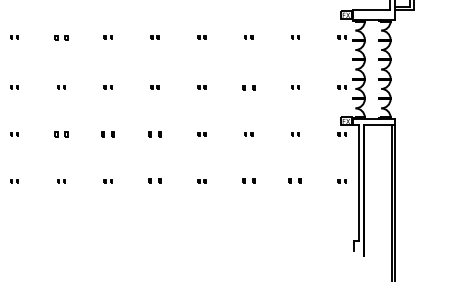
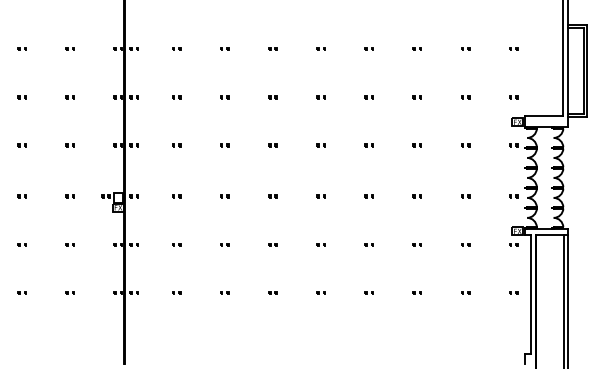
part: (61, 37) -> (224, 145), size x0.62
part: (247, 87) -> (416, 196), size x0.62
part: (61, 134) -> (224, 244), size x0.62
part: (107, 134) -> (272, 244), size x0.62
part: (154, 134) -> (320, 244), size x0.62
part: (154, 180) -> (320, 292), size x0.62
part: (247, 180) -> (416, 292), size x0.62
part: (295, 180) -> (465, 292), size x0.62

